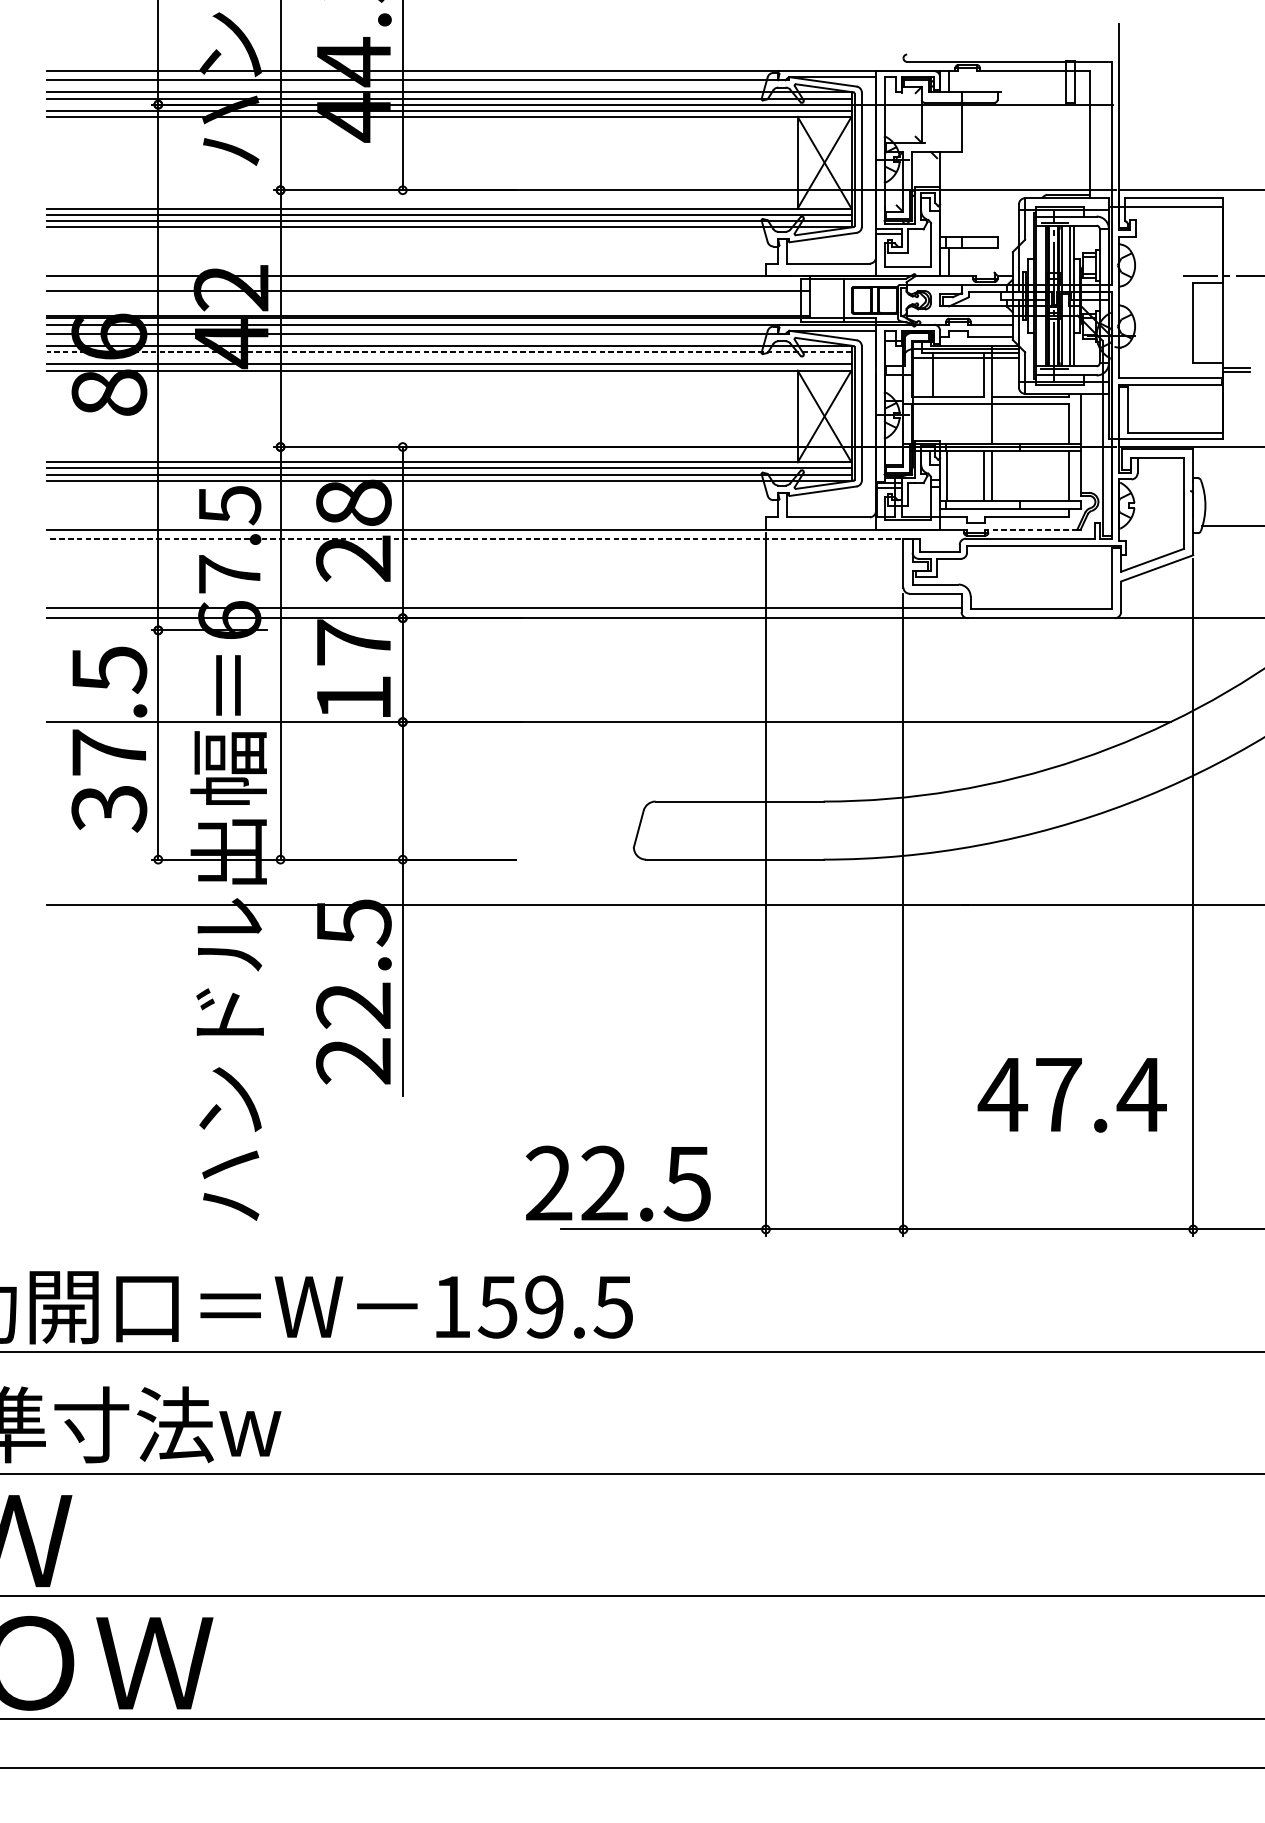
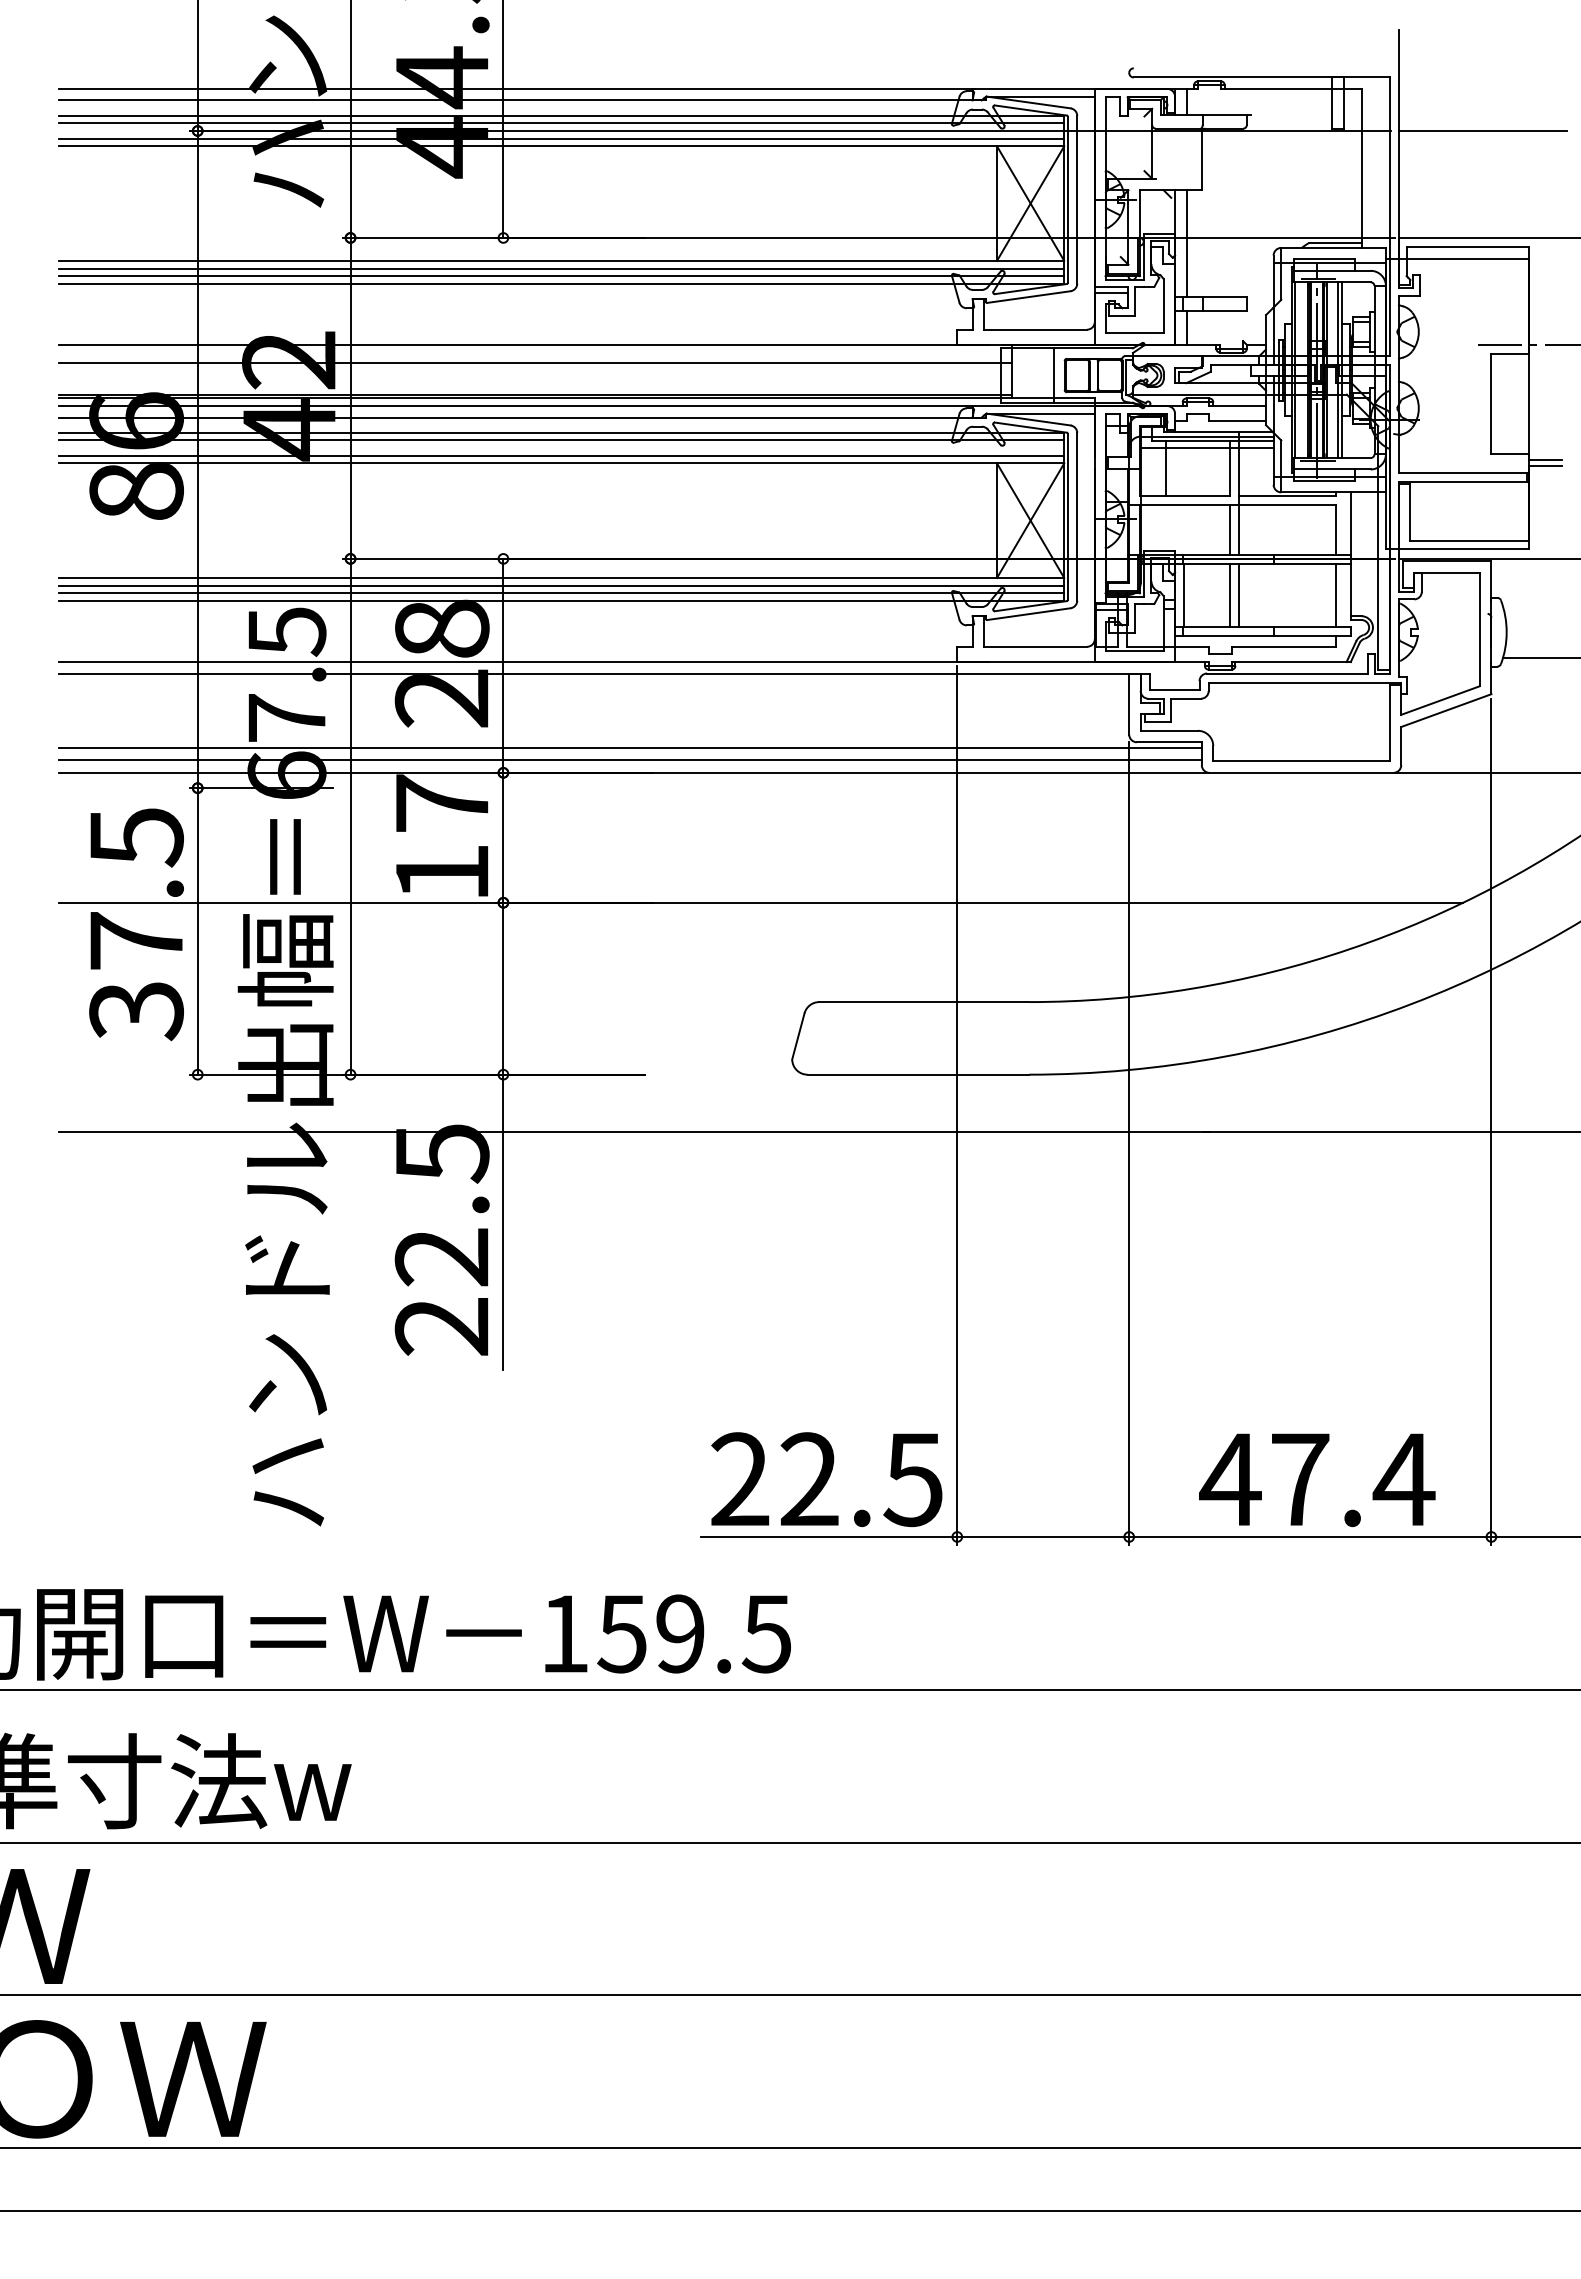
line: (1186, 104) -> (1482, 130), added
line: (949, 194) -> (1186, 243), added
line: (449, 352) -> (561, 440), dashed -> solid
line: (984, 424) -> (1230, 530), added
line: (1031, 529) -> (1289, 662), dashed -> solid
line: (478, 538) -> (597, 673), dashed -> solid
line: (503, 598) -> (629, 748), added
text: (1072, 1094) -> (1317, 1479), moved
text: (618, 1183) -> (826, 1479), moved

